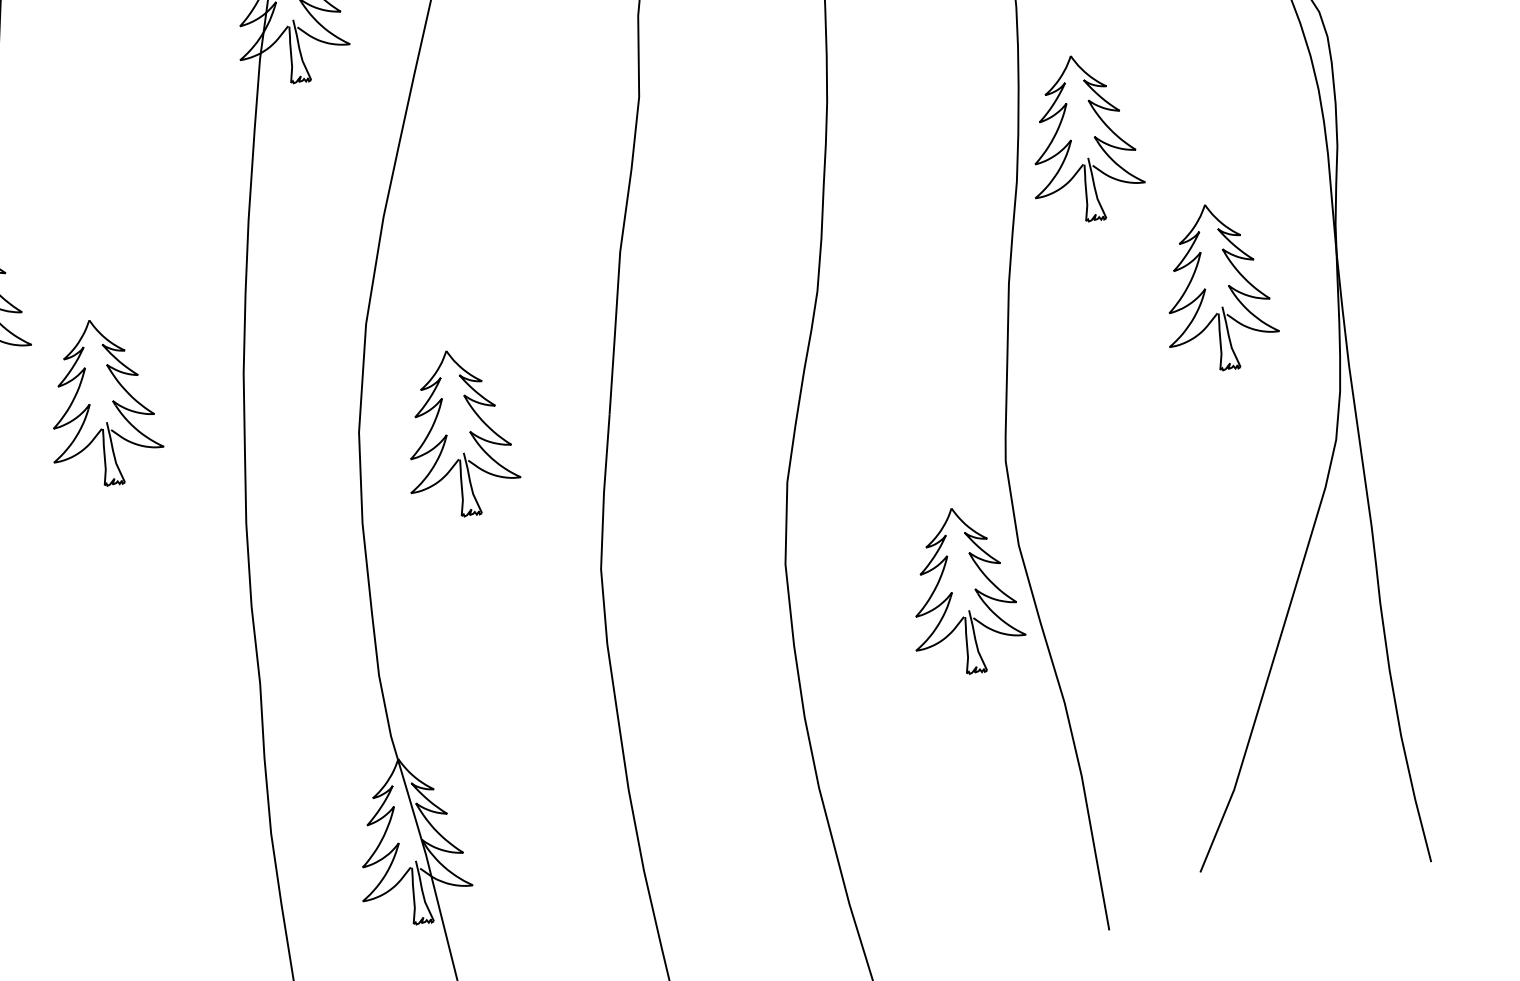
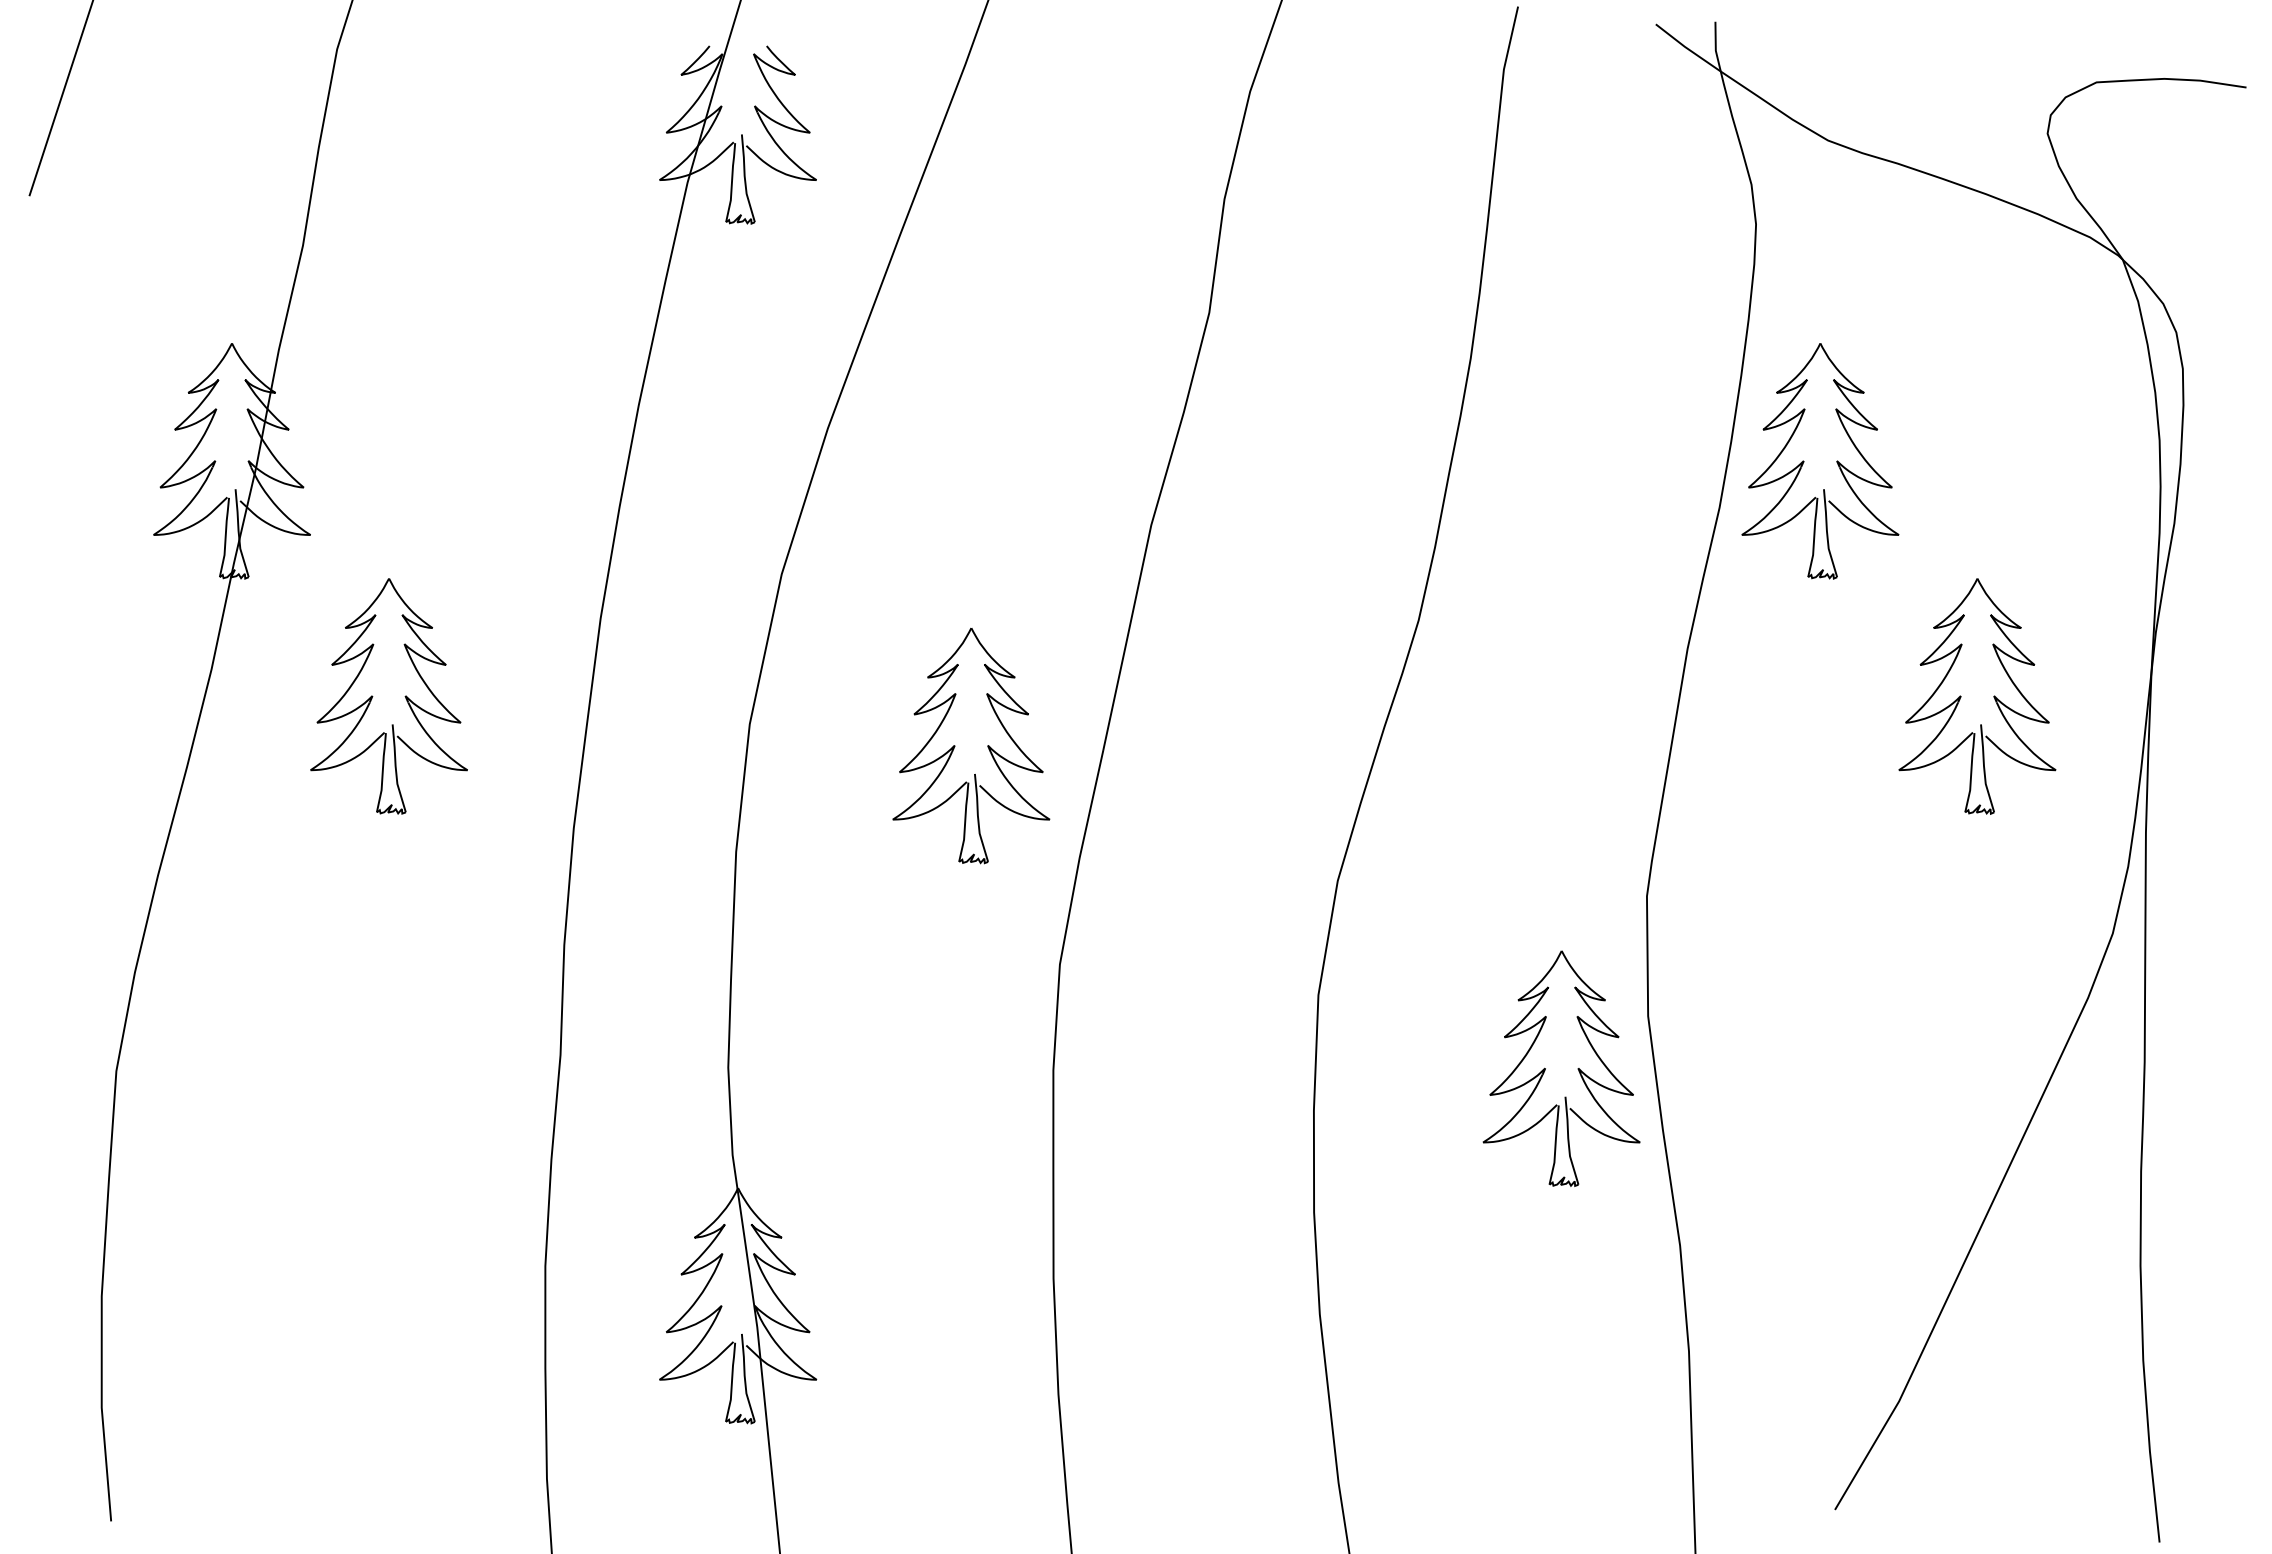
part: (90, 404) -> (373, 696), moved
part: (447, 434) -> (955, 745), moved

